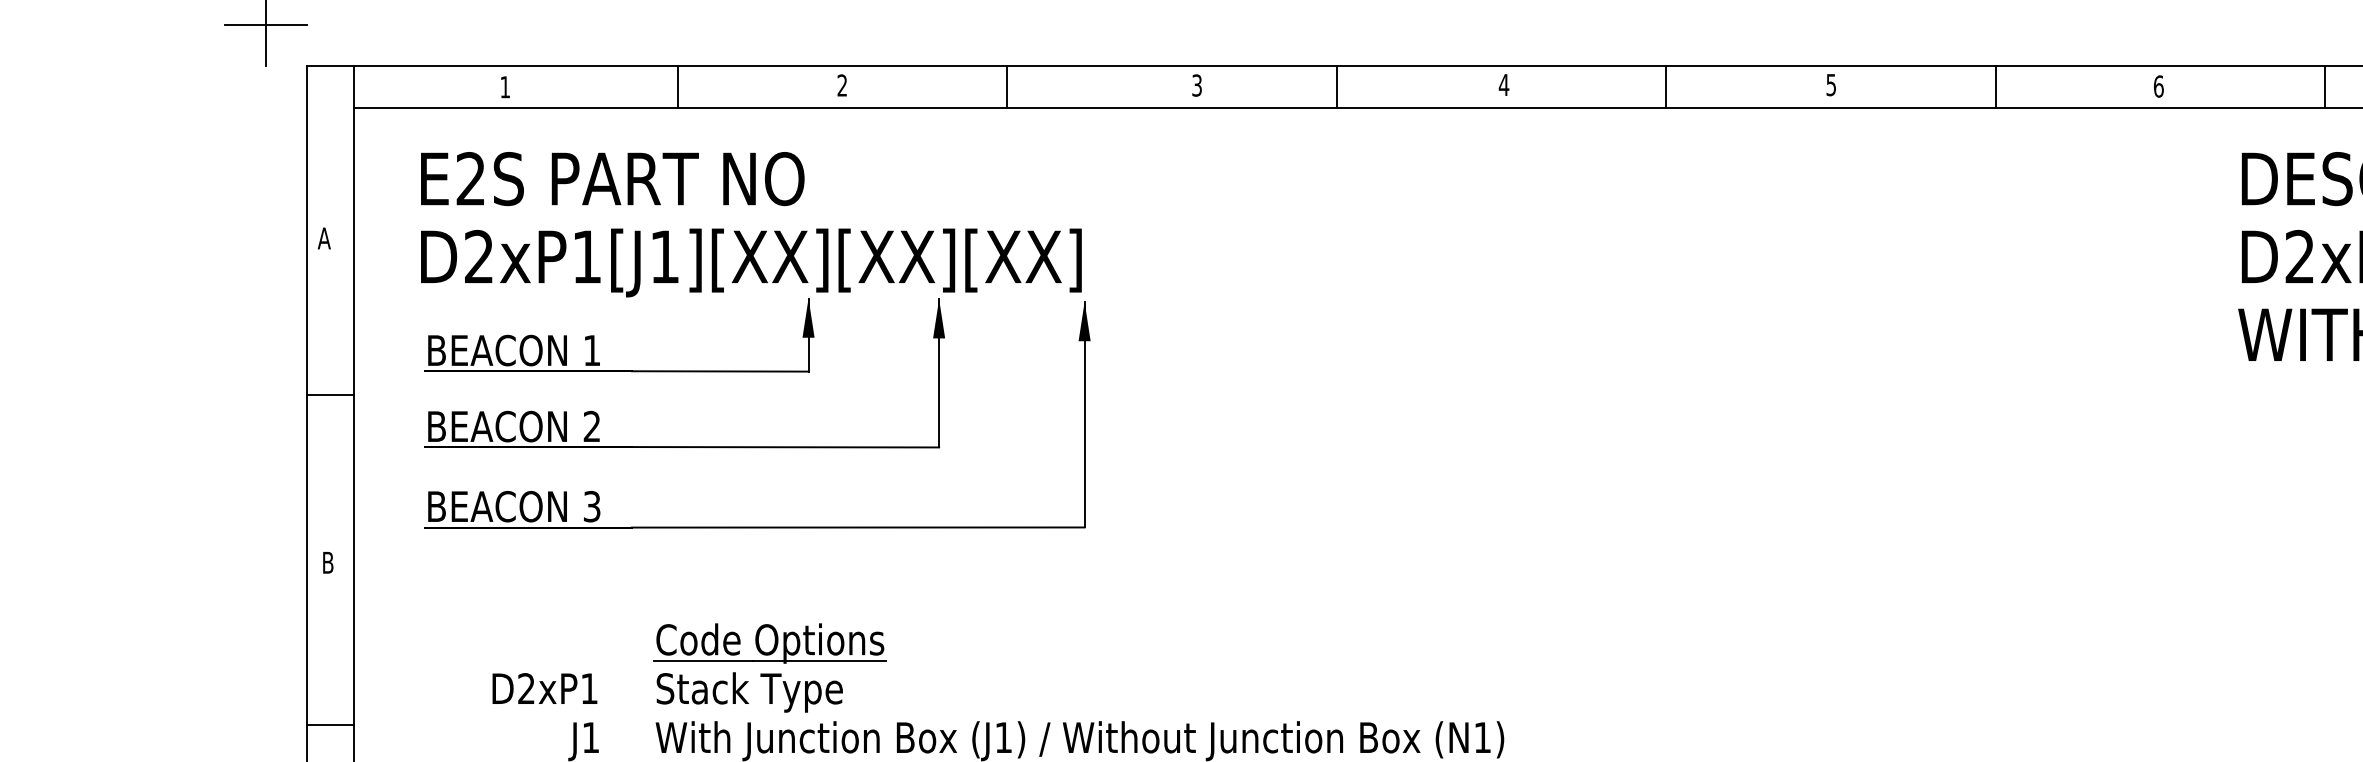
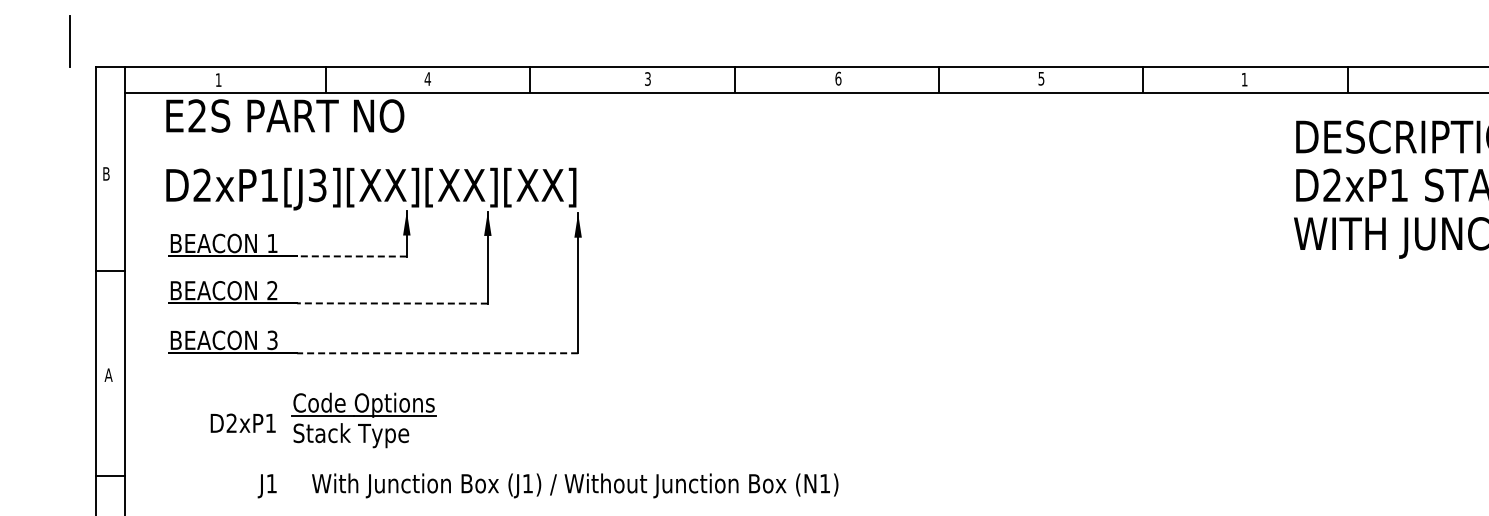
line: (264, 25) -> (69, 41), removed
text: (841, 84) -> (427, 78), 2 -> 4
text: (1504, 84) -> (838, 78), 4 -> 6
text: (2158, 86) -> (1244, 79), 6 -> 1
text: (613, 178) -> (285, 115), moved
text: (324, 237) -> (106, 173), A -> B
text: (664, 257) -> (317, 185), D2xP1[J1][XX][XX][XX] -> D2xP1[J3][XX][XX][XX]
line: (721, 371) -> (352, 256), solid -> dashed
line: (785, 447) -> (392, 303), solid -> dashed
line: (857, 527) -> (437, 353), solid -> dashed
text: (327, 561) -> (108, 374), B -> A
part: (769, 668) -> (363, 420), moved
text: (543, 687) -> (242, 422), moved

